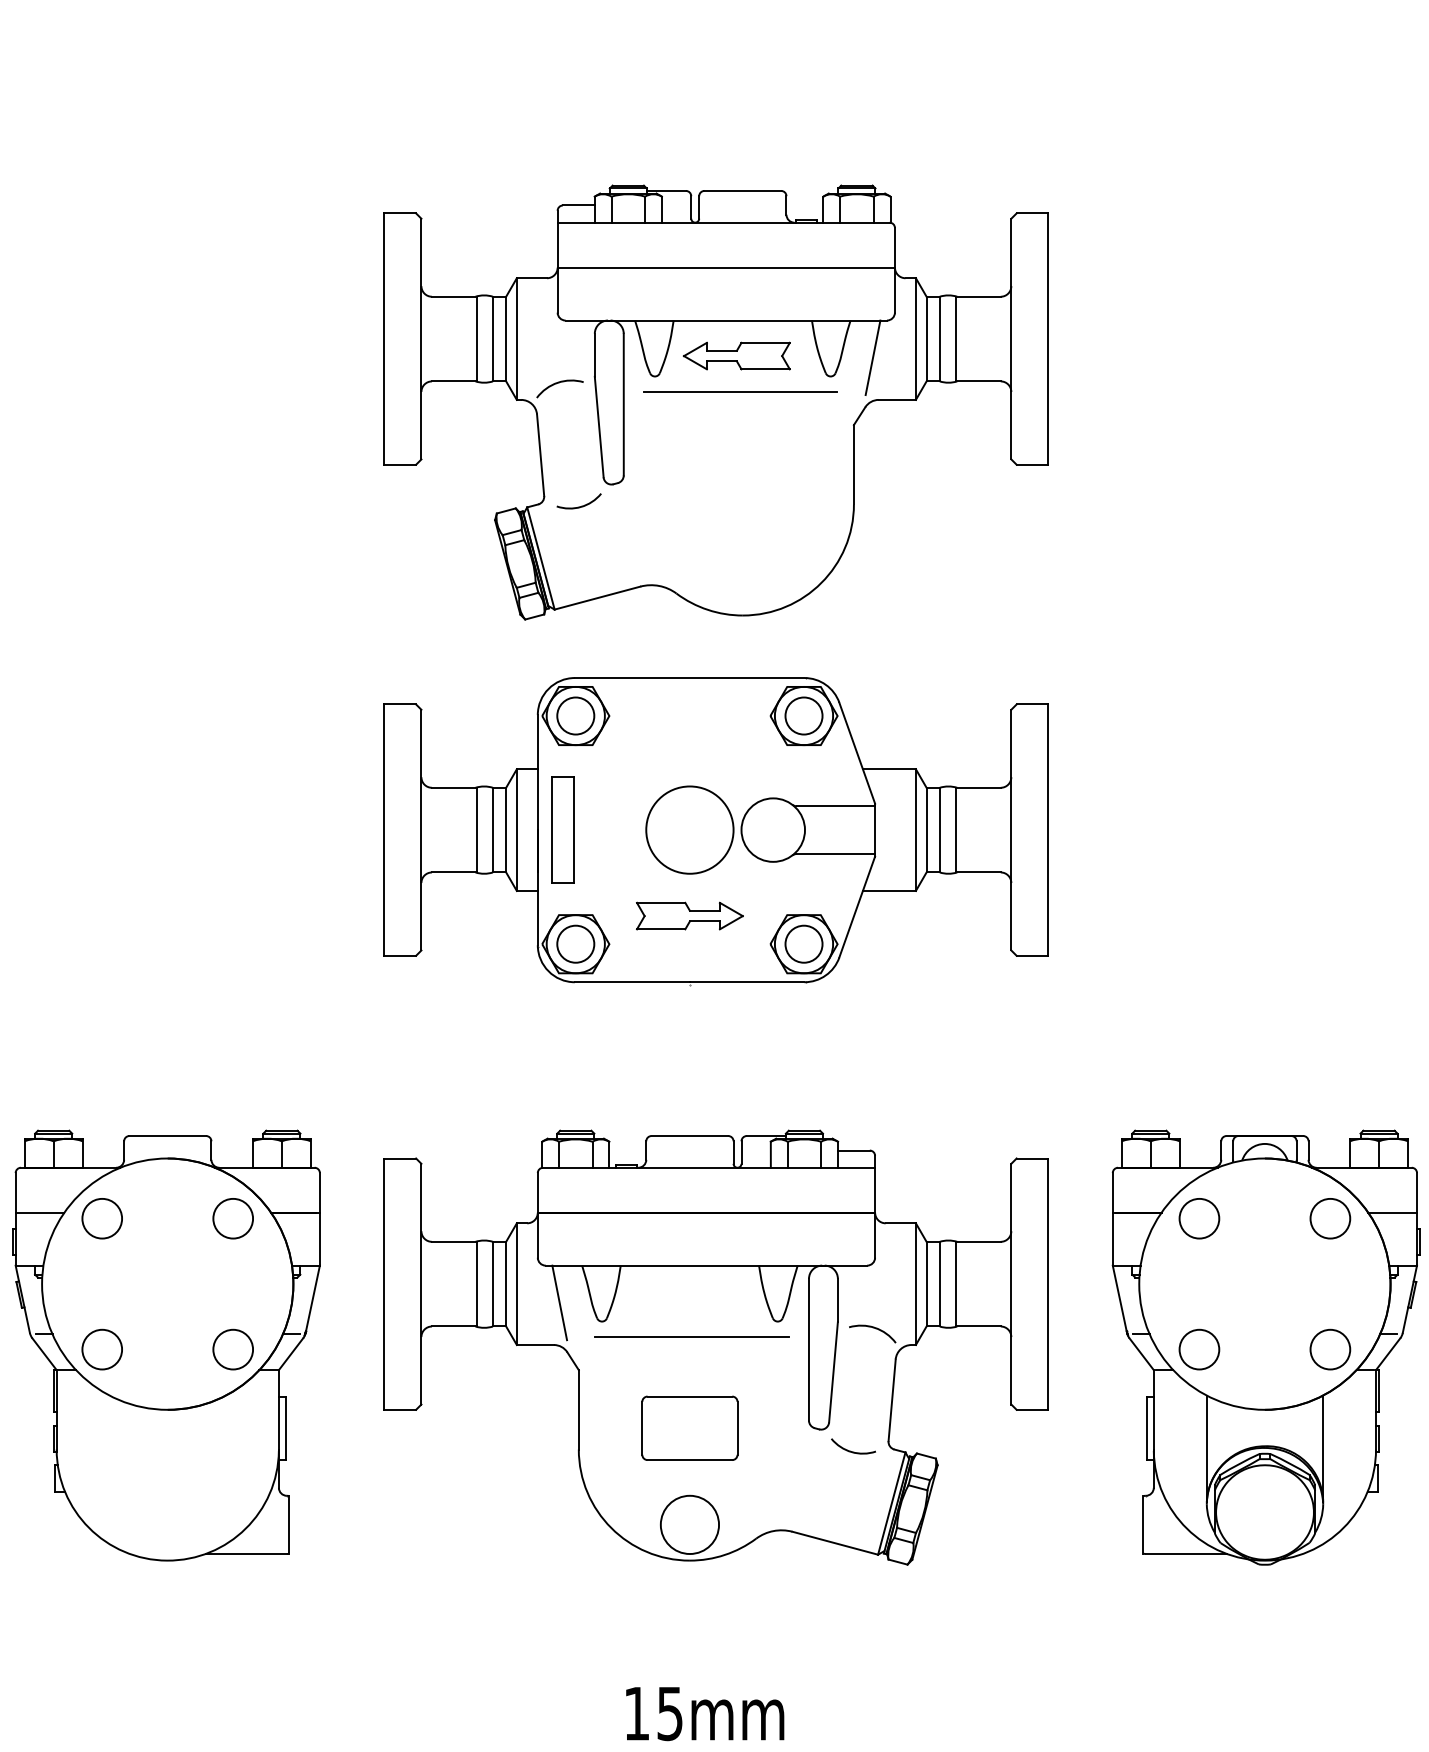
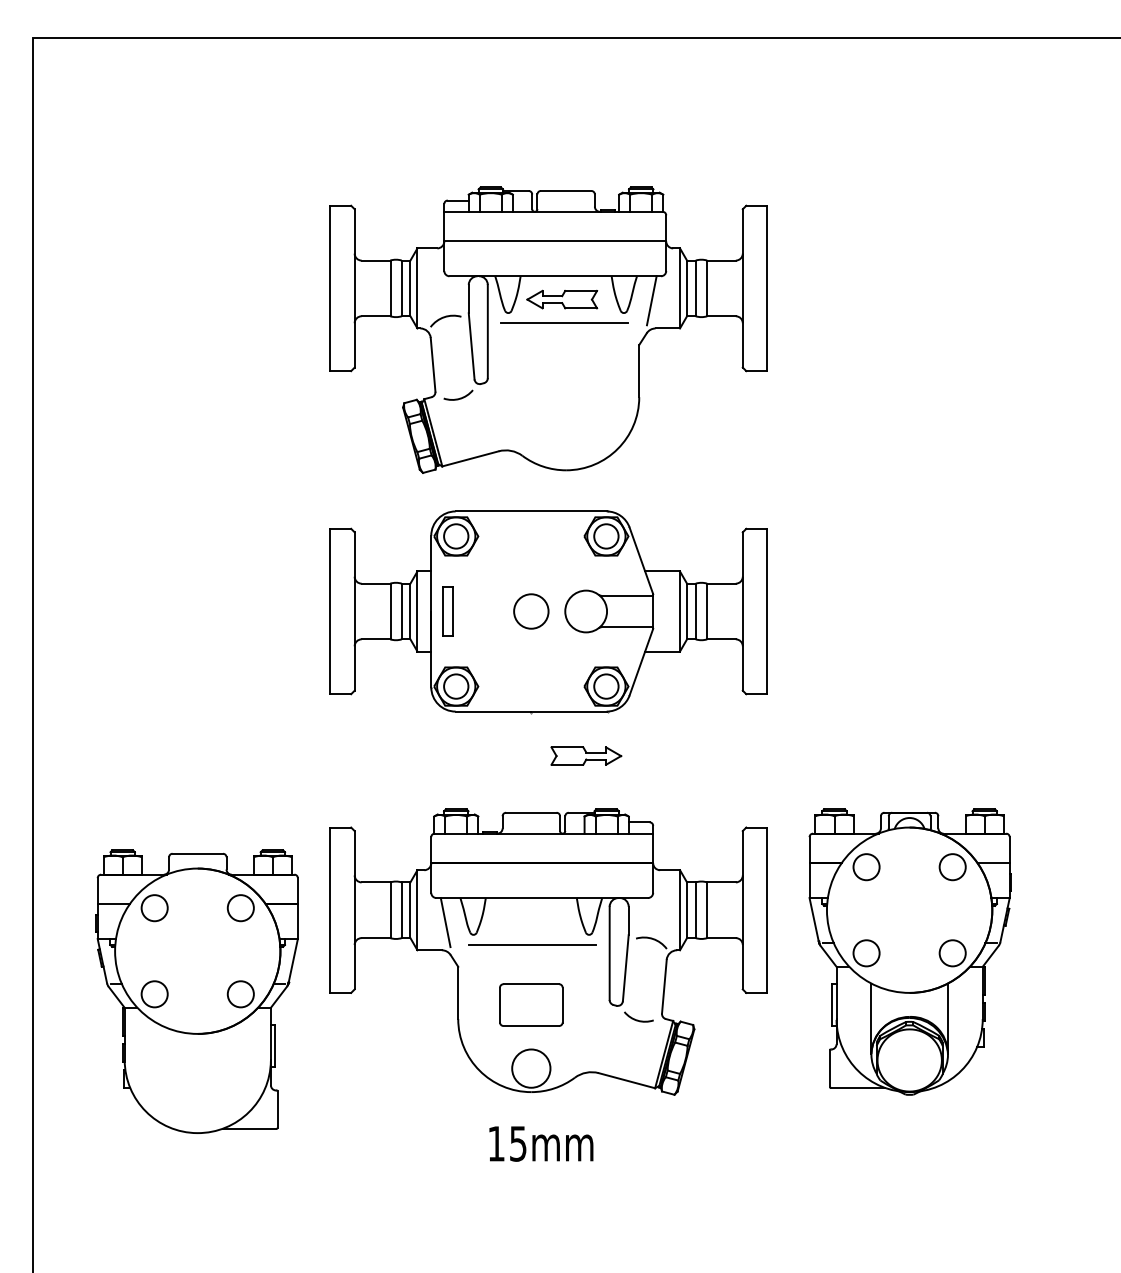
part: (562, 830) -> (447, 611), size x0.7
circle: (690, 830) -> (531, 611), size x0.6
part: (690, 915) -> (586, 755), moved
part: (165, 1345) -> (196, 991), moved
text: (705, 1713) -> (541, 1143), moved

